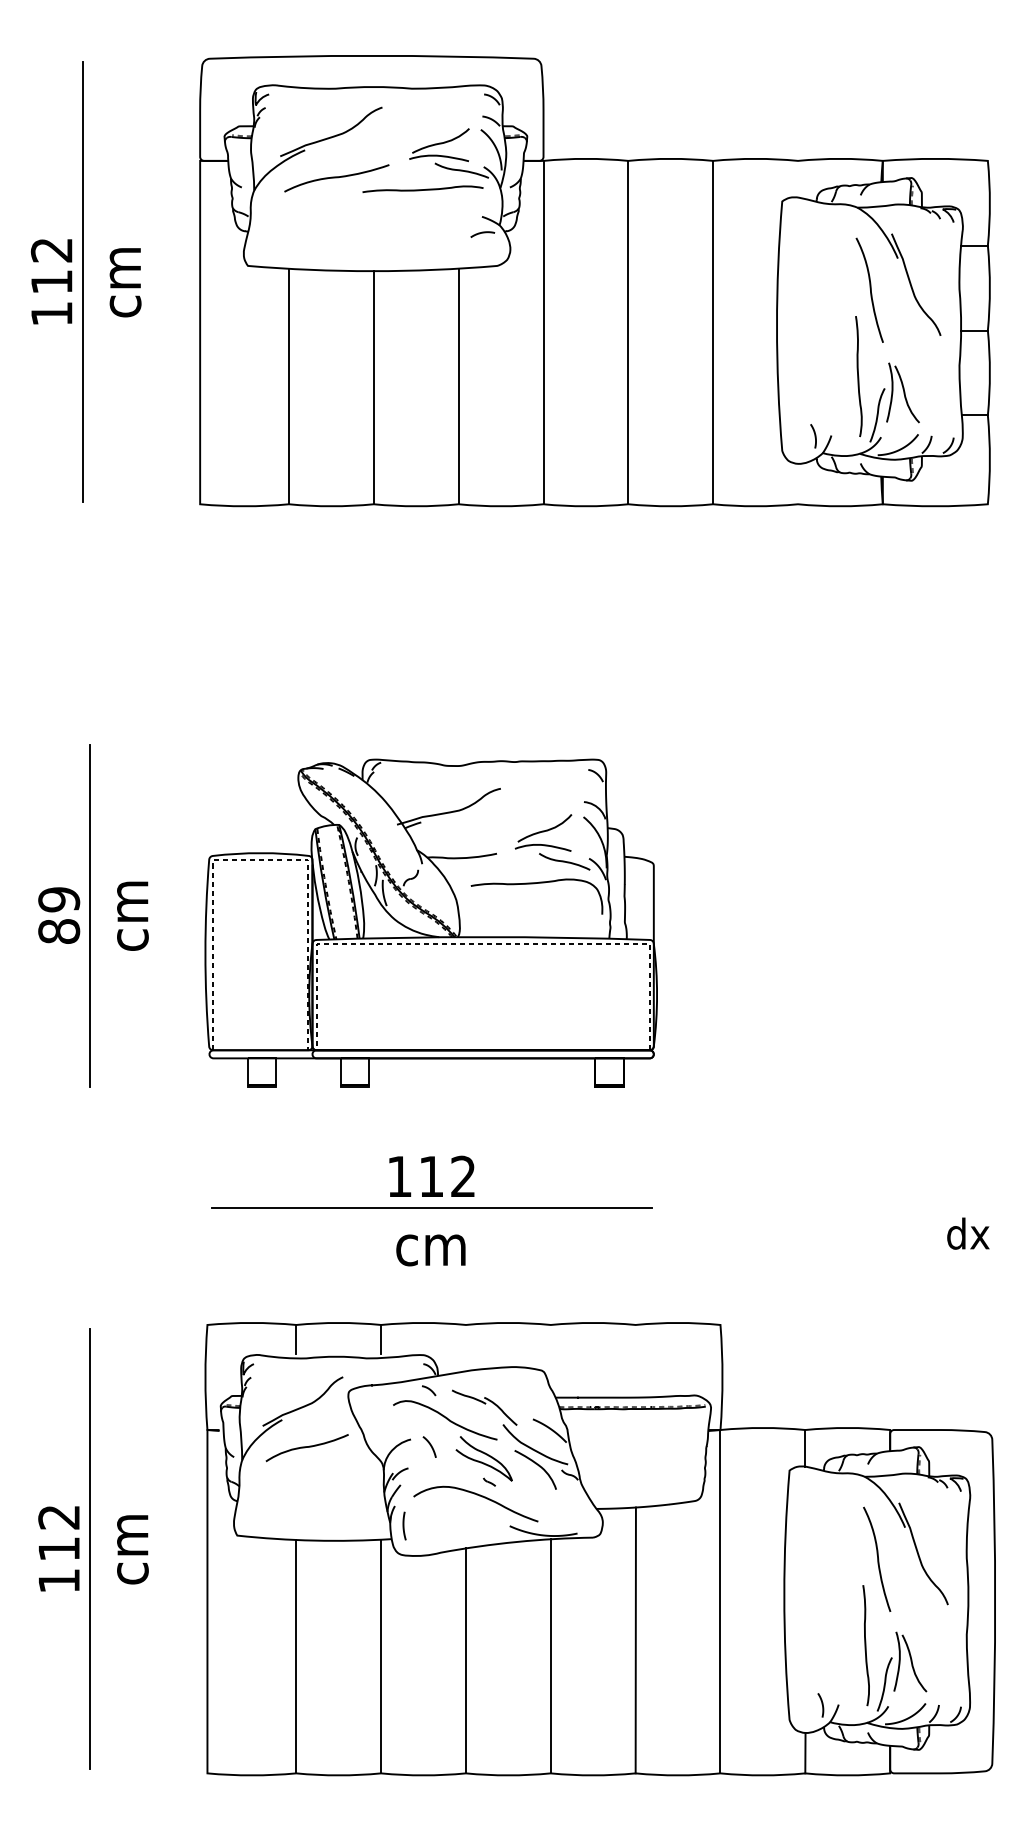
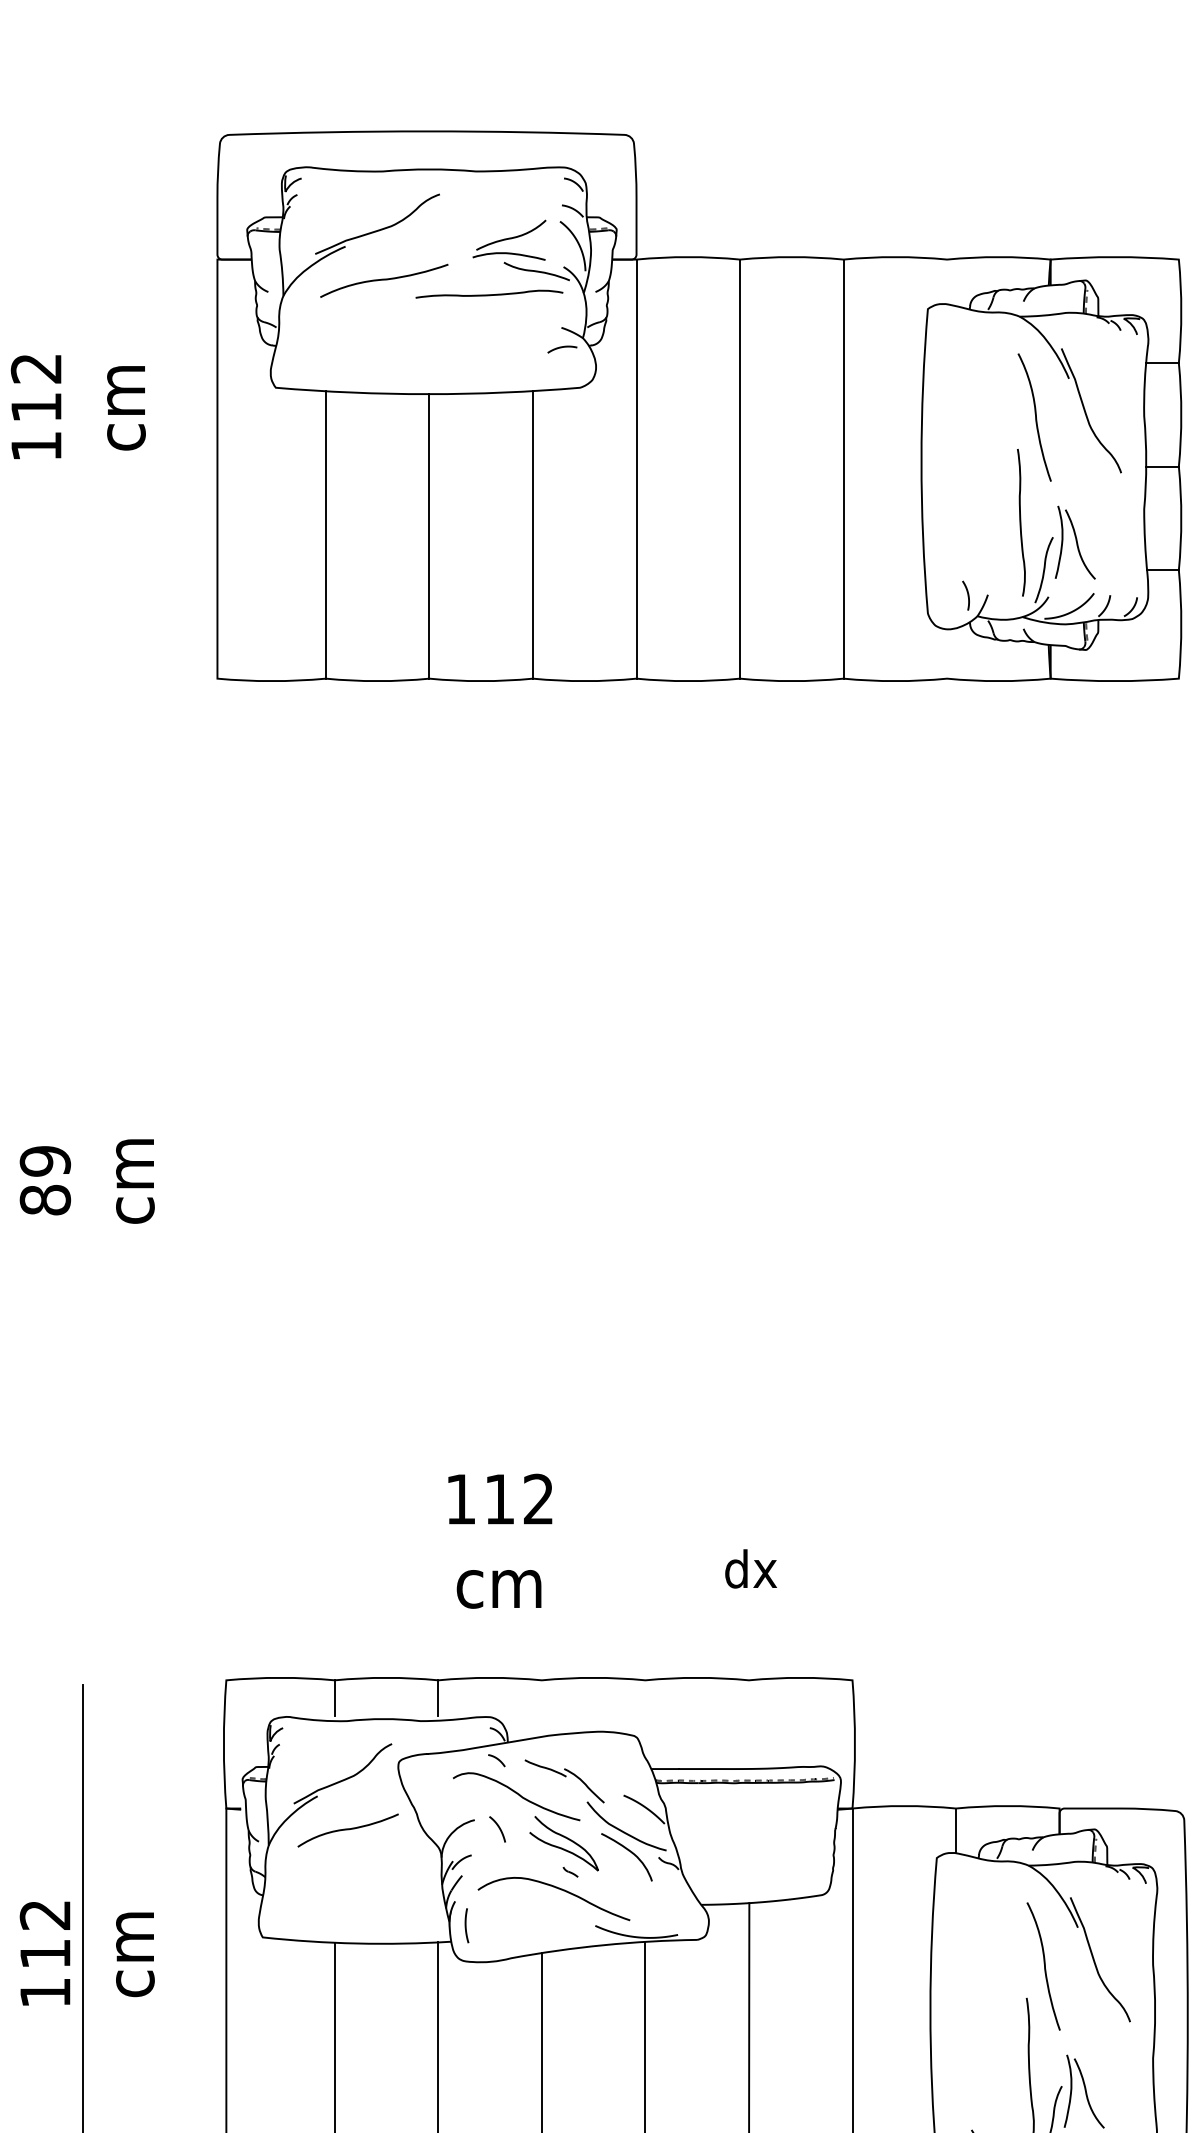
line: (83, 281) -> (75, 406), removed
line: (90, 915) -> (83, 1180), removed
part: (430, 922) -> (498, 1189), removed
line: (431, 1207) -> (499, 1536), removed
text: (968, 1233) -> (751, 1568), moved

